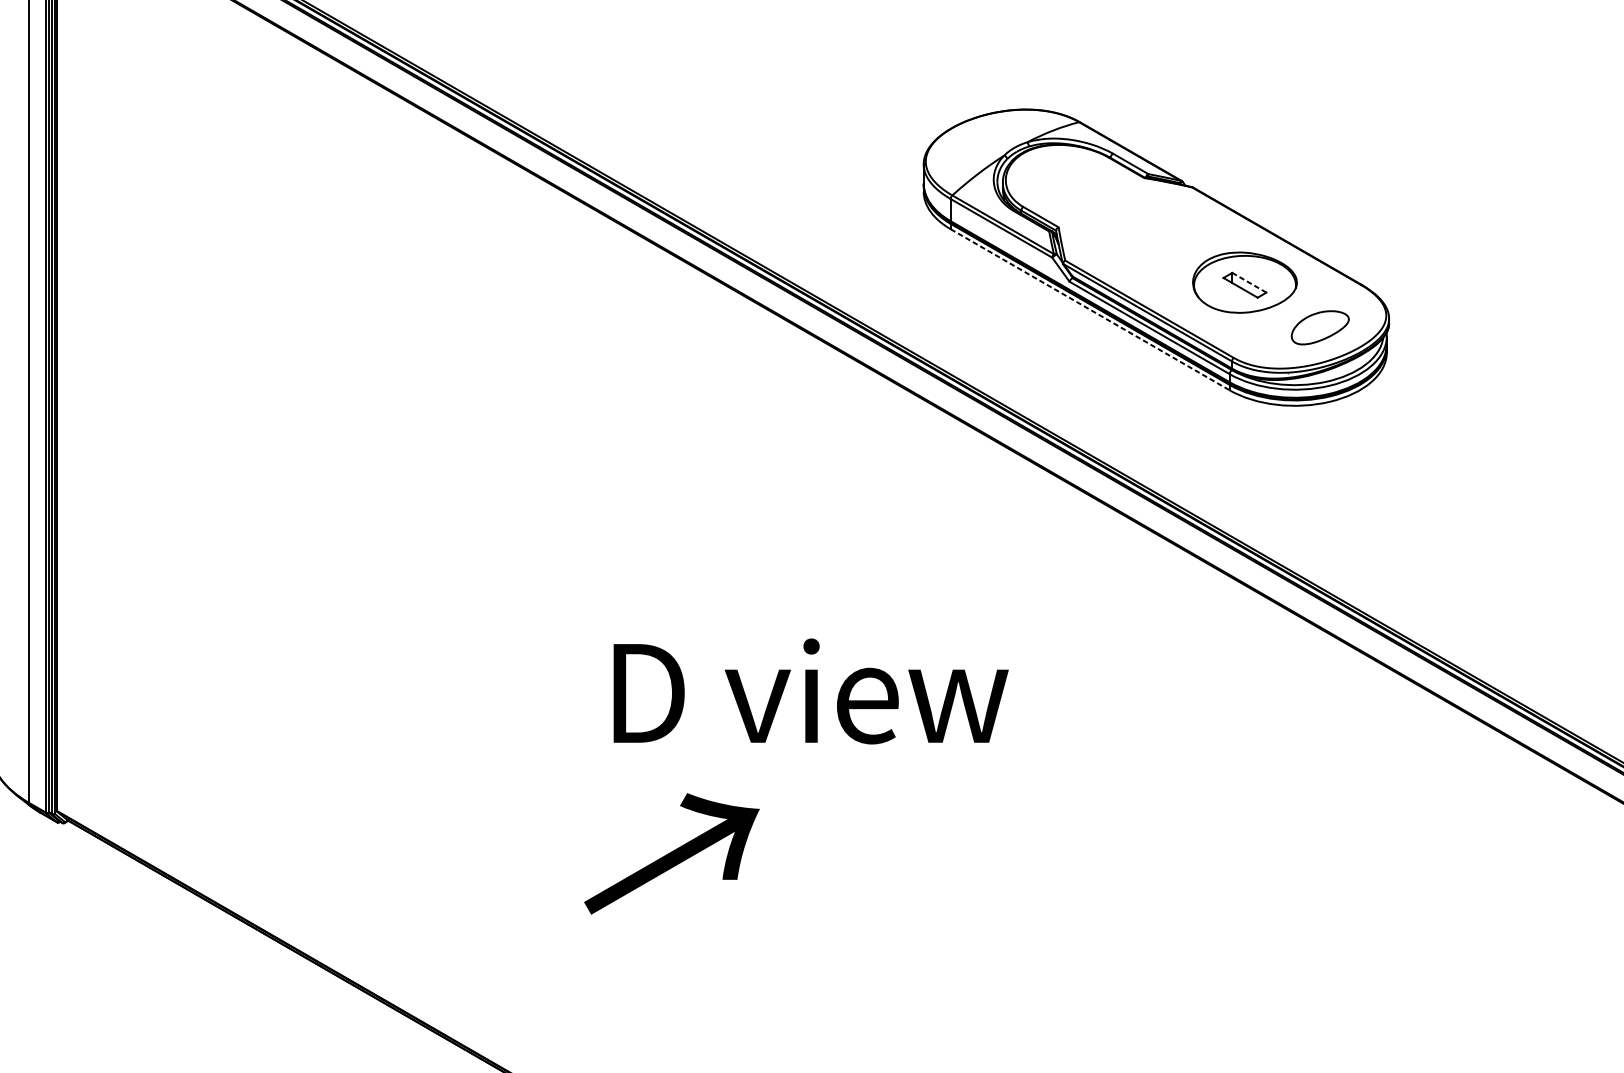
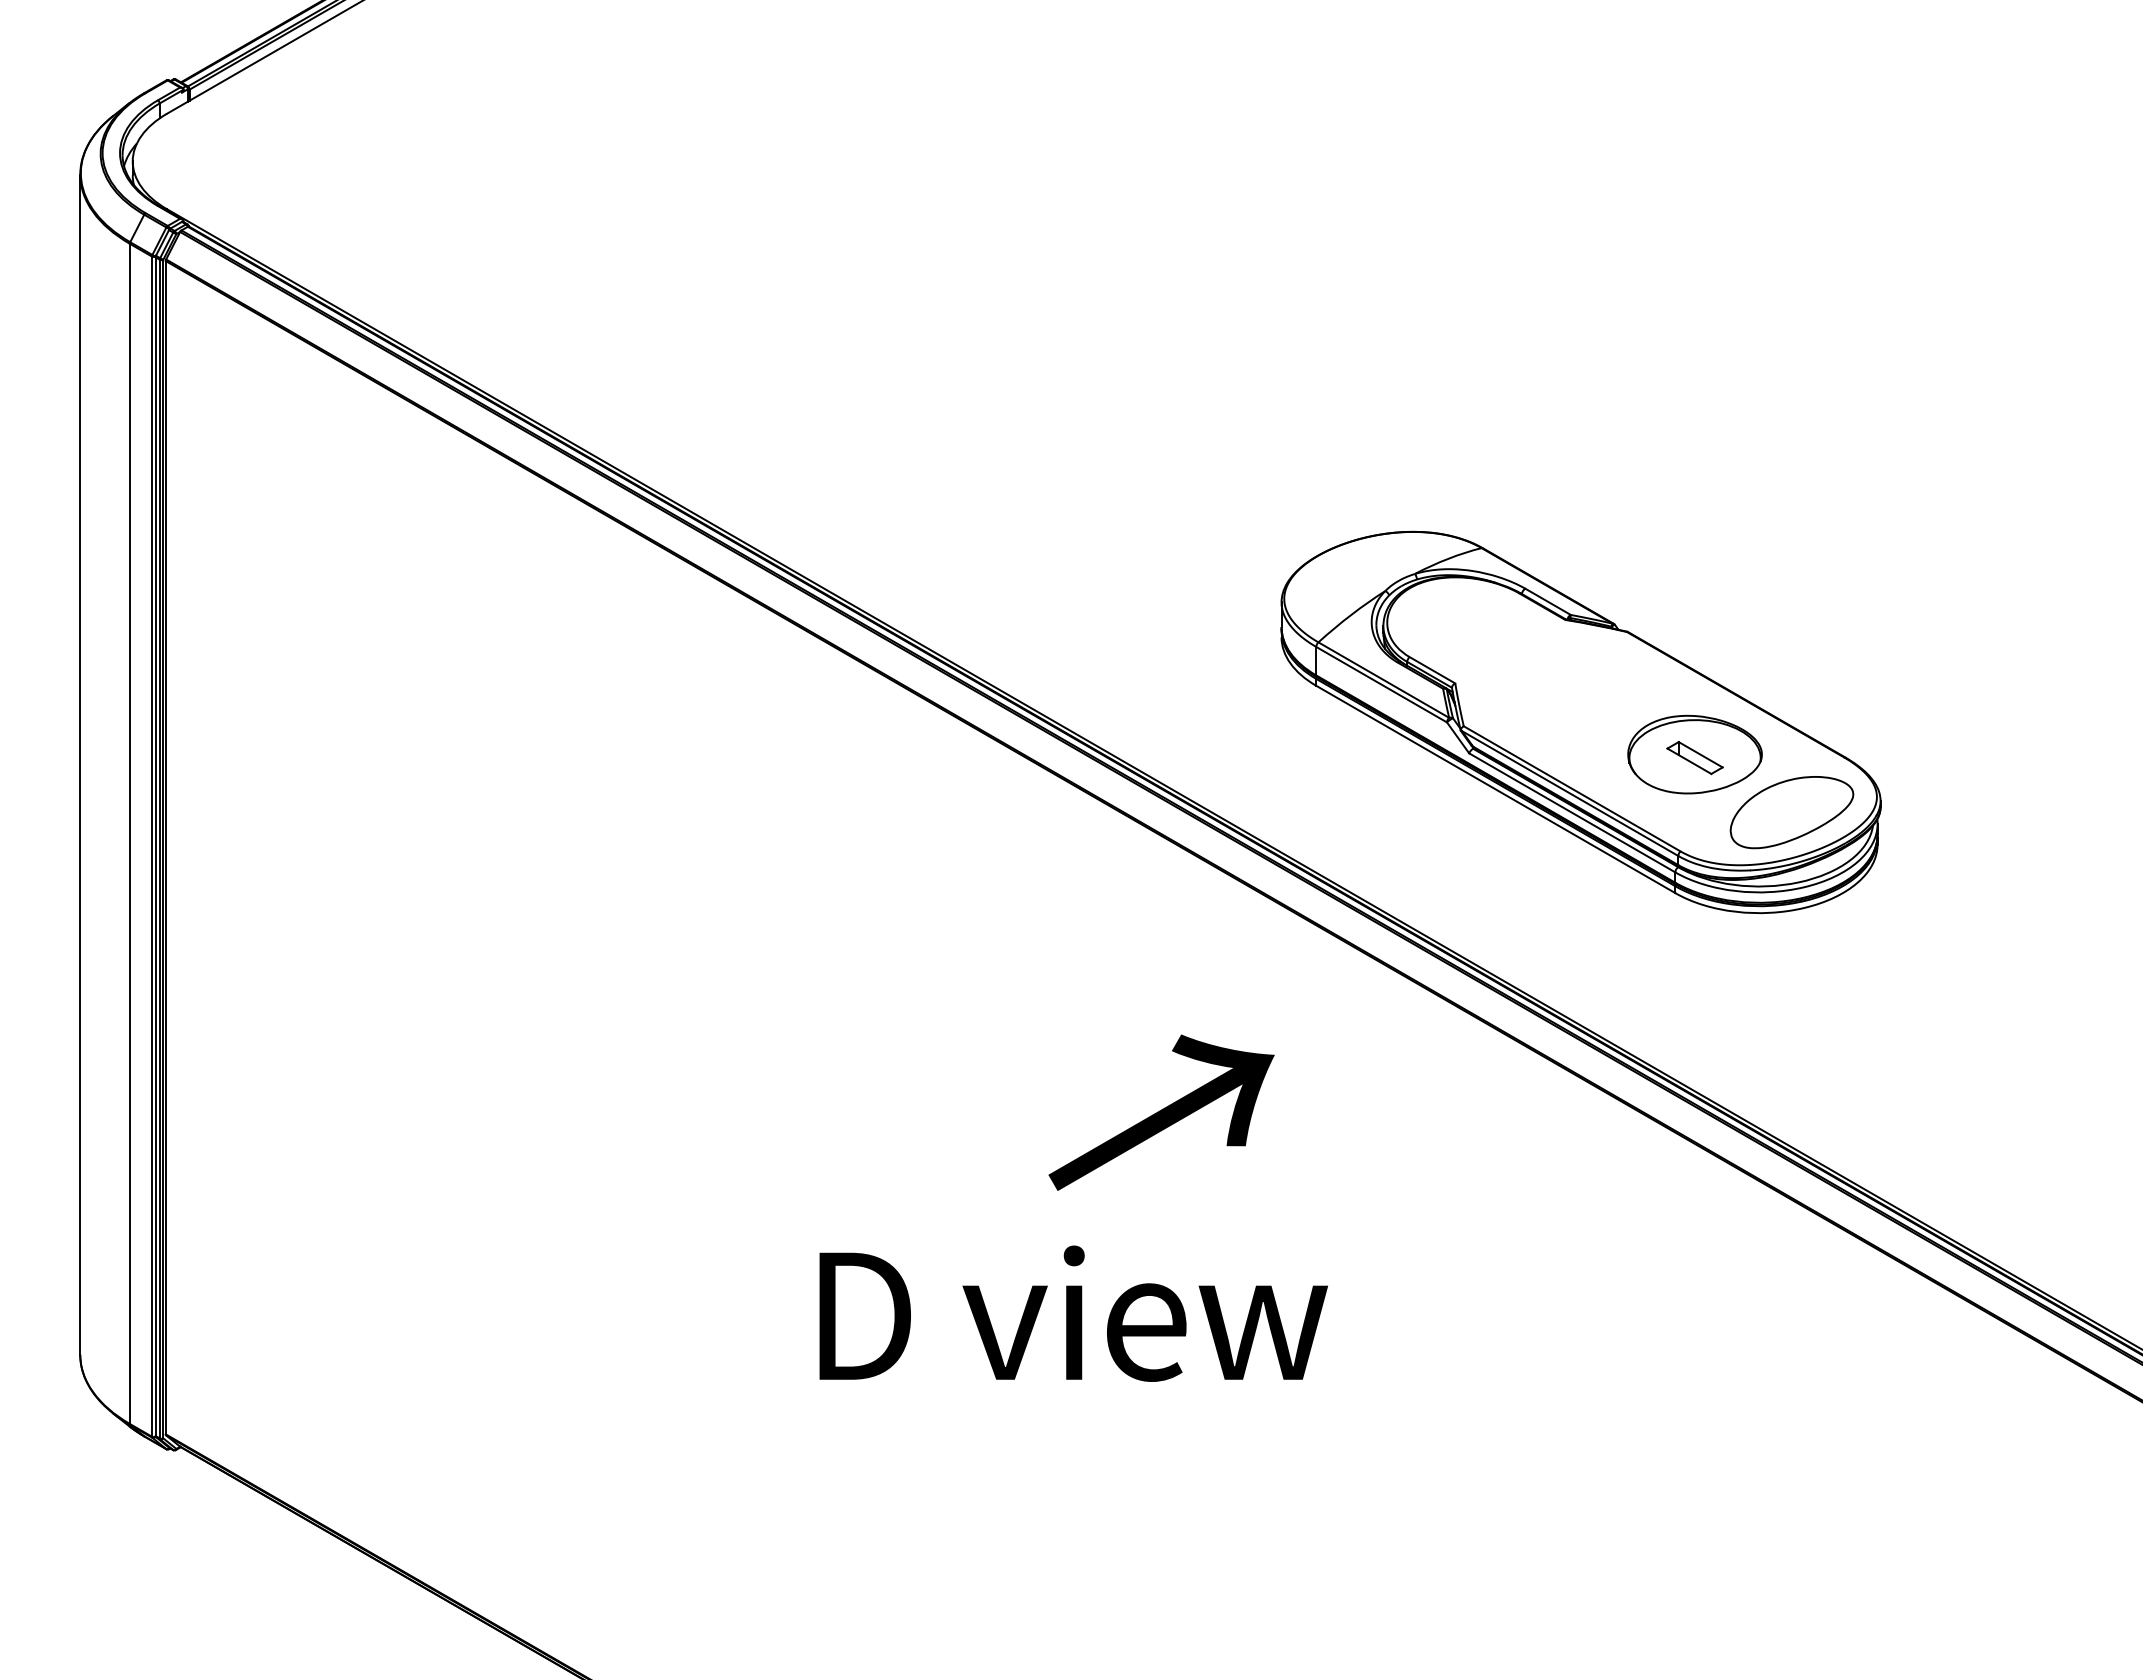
line: (1249, 282) -> (1700, 754), dashed -> solid
line: (1090, 309) -> (1496, 789), dashed -> solid
part: (1319, 327) -> (1791, 812), size x1.67
text: (810, 691) -> (1073, 1313), moved
text: (671, 853) -> (1161, 1112), moved

